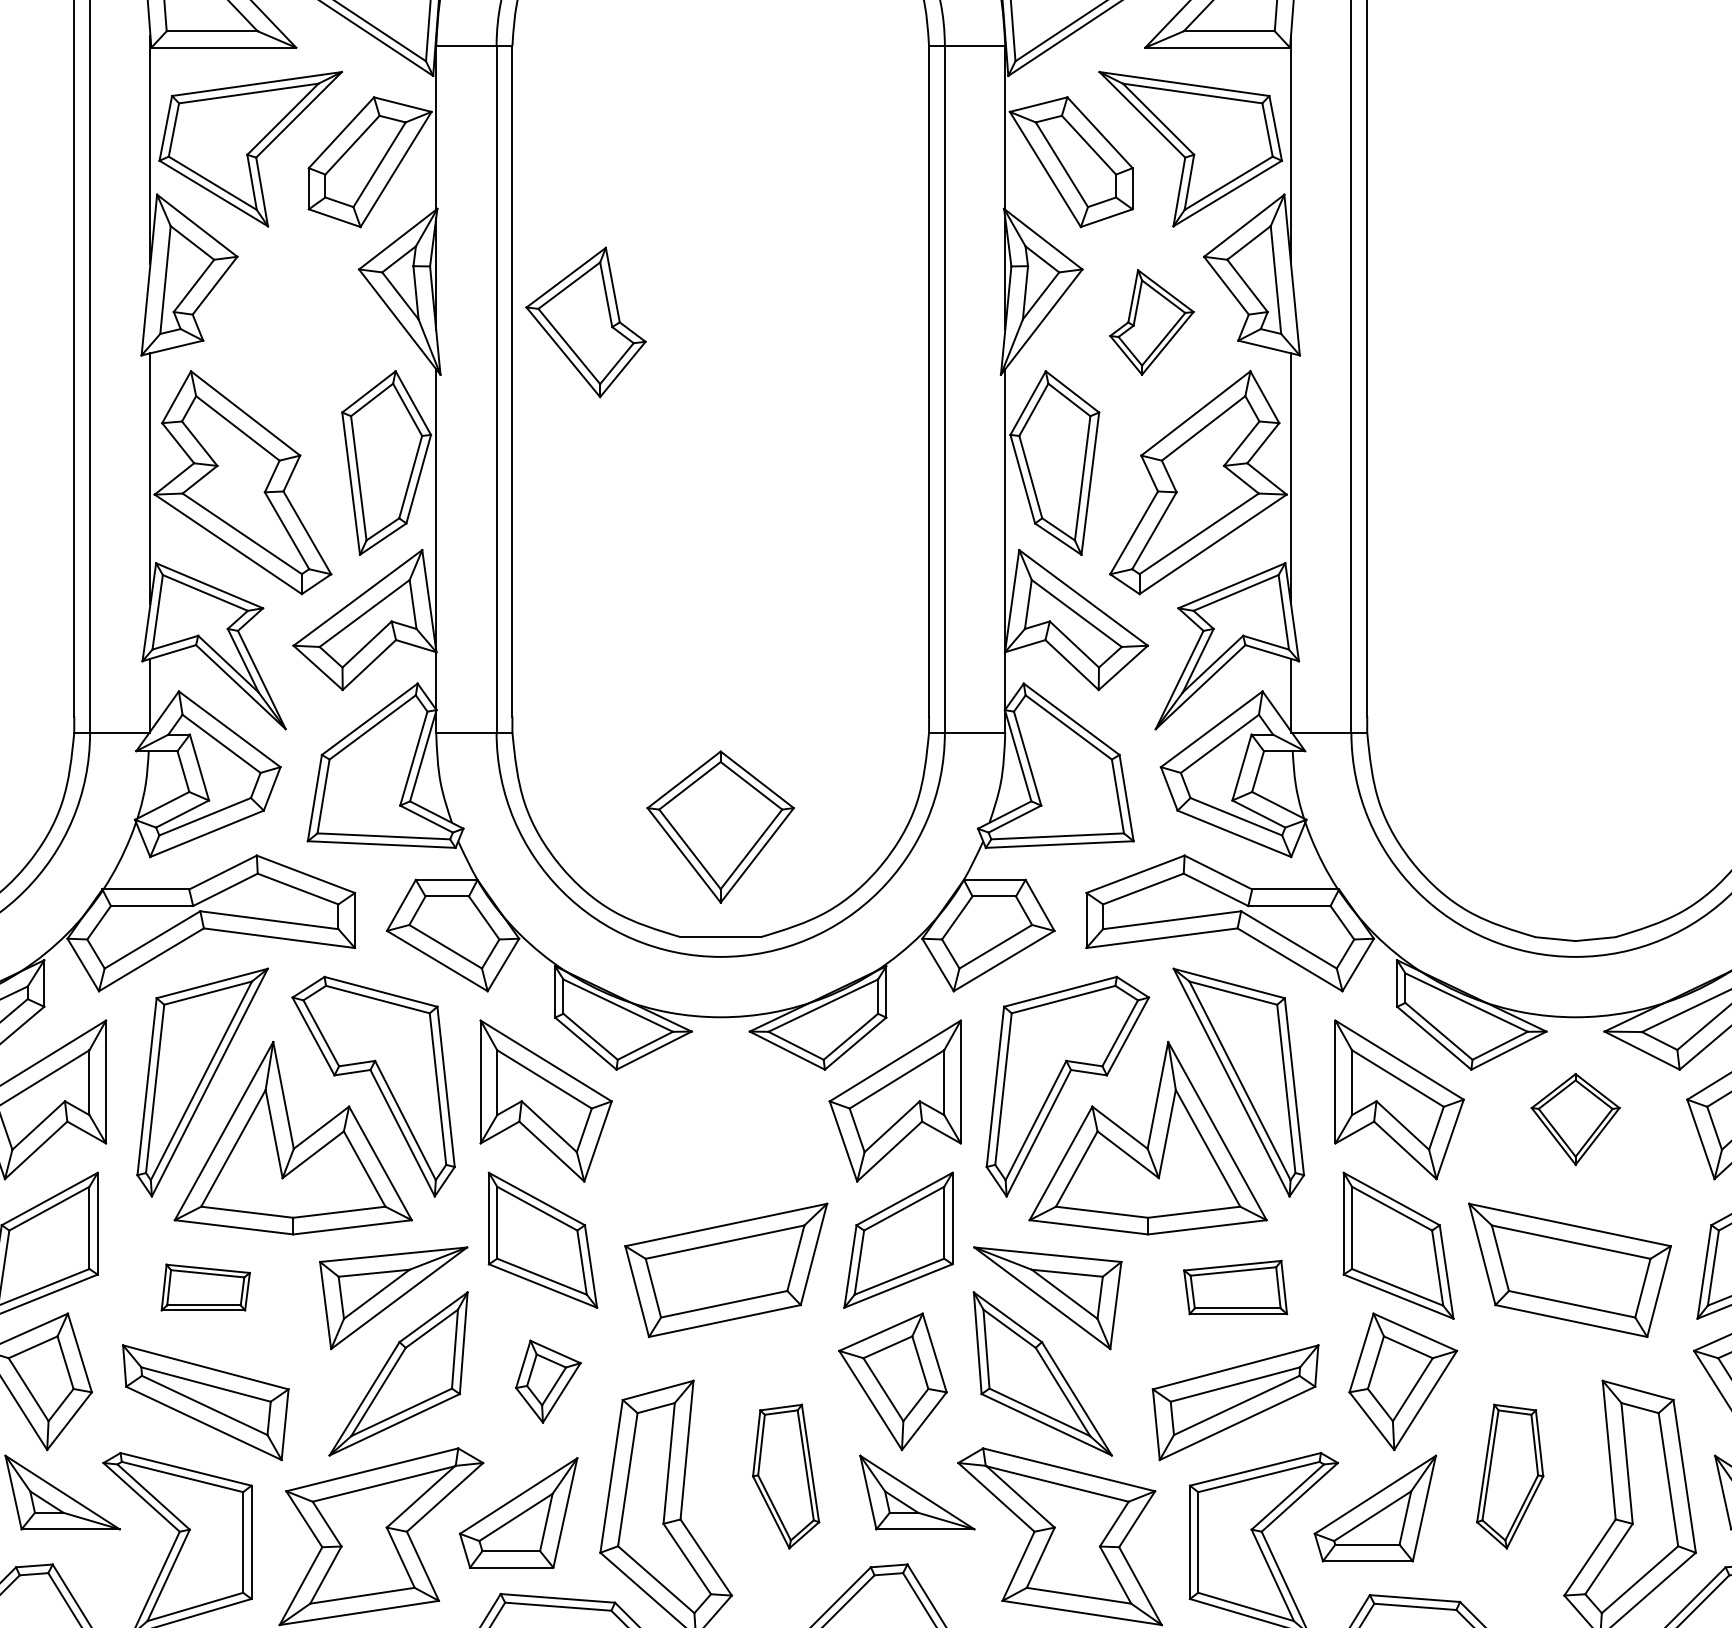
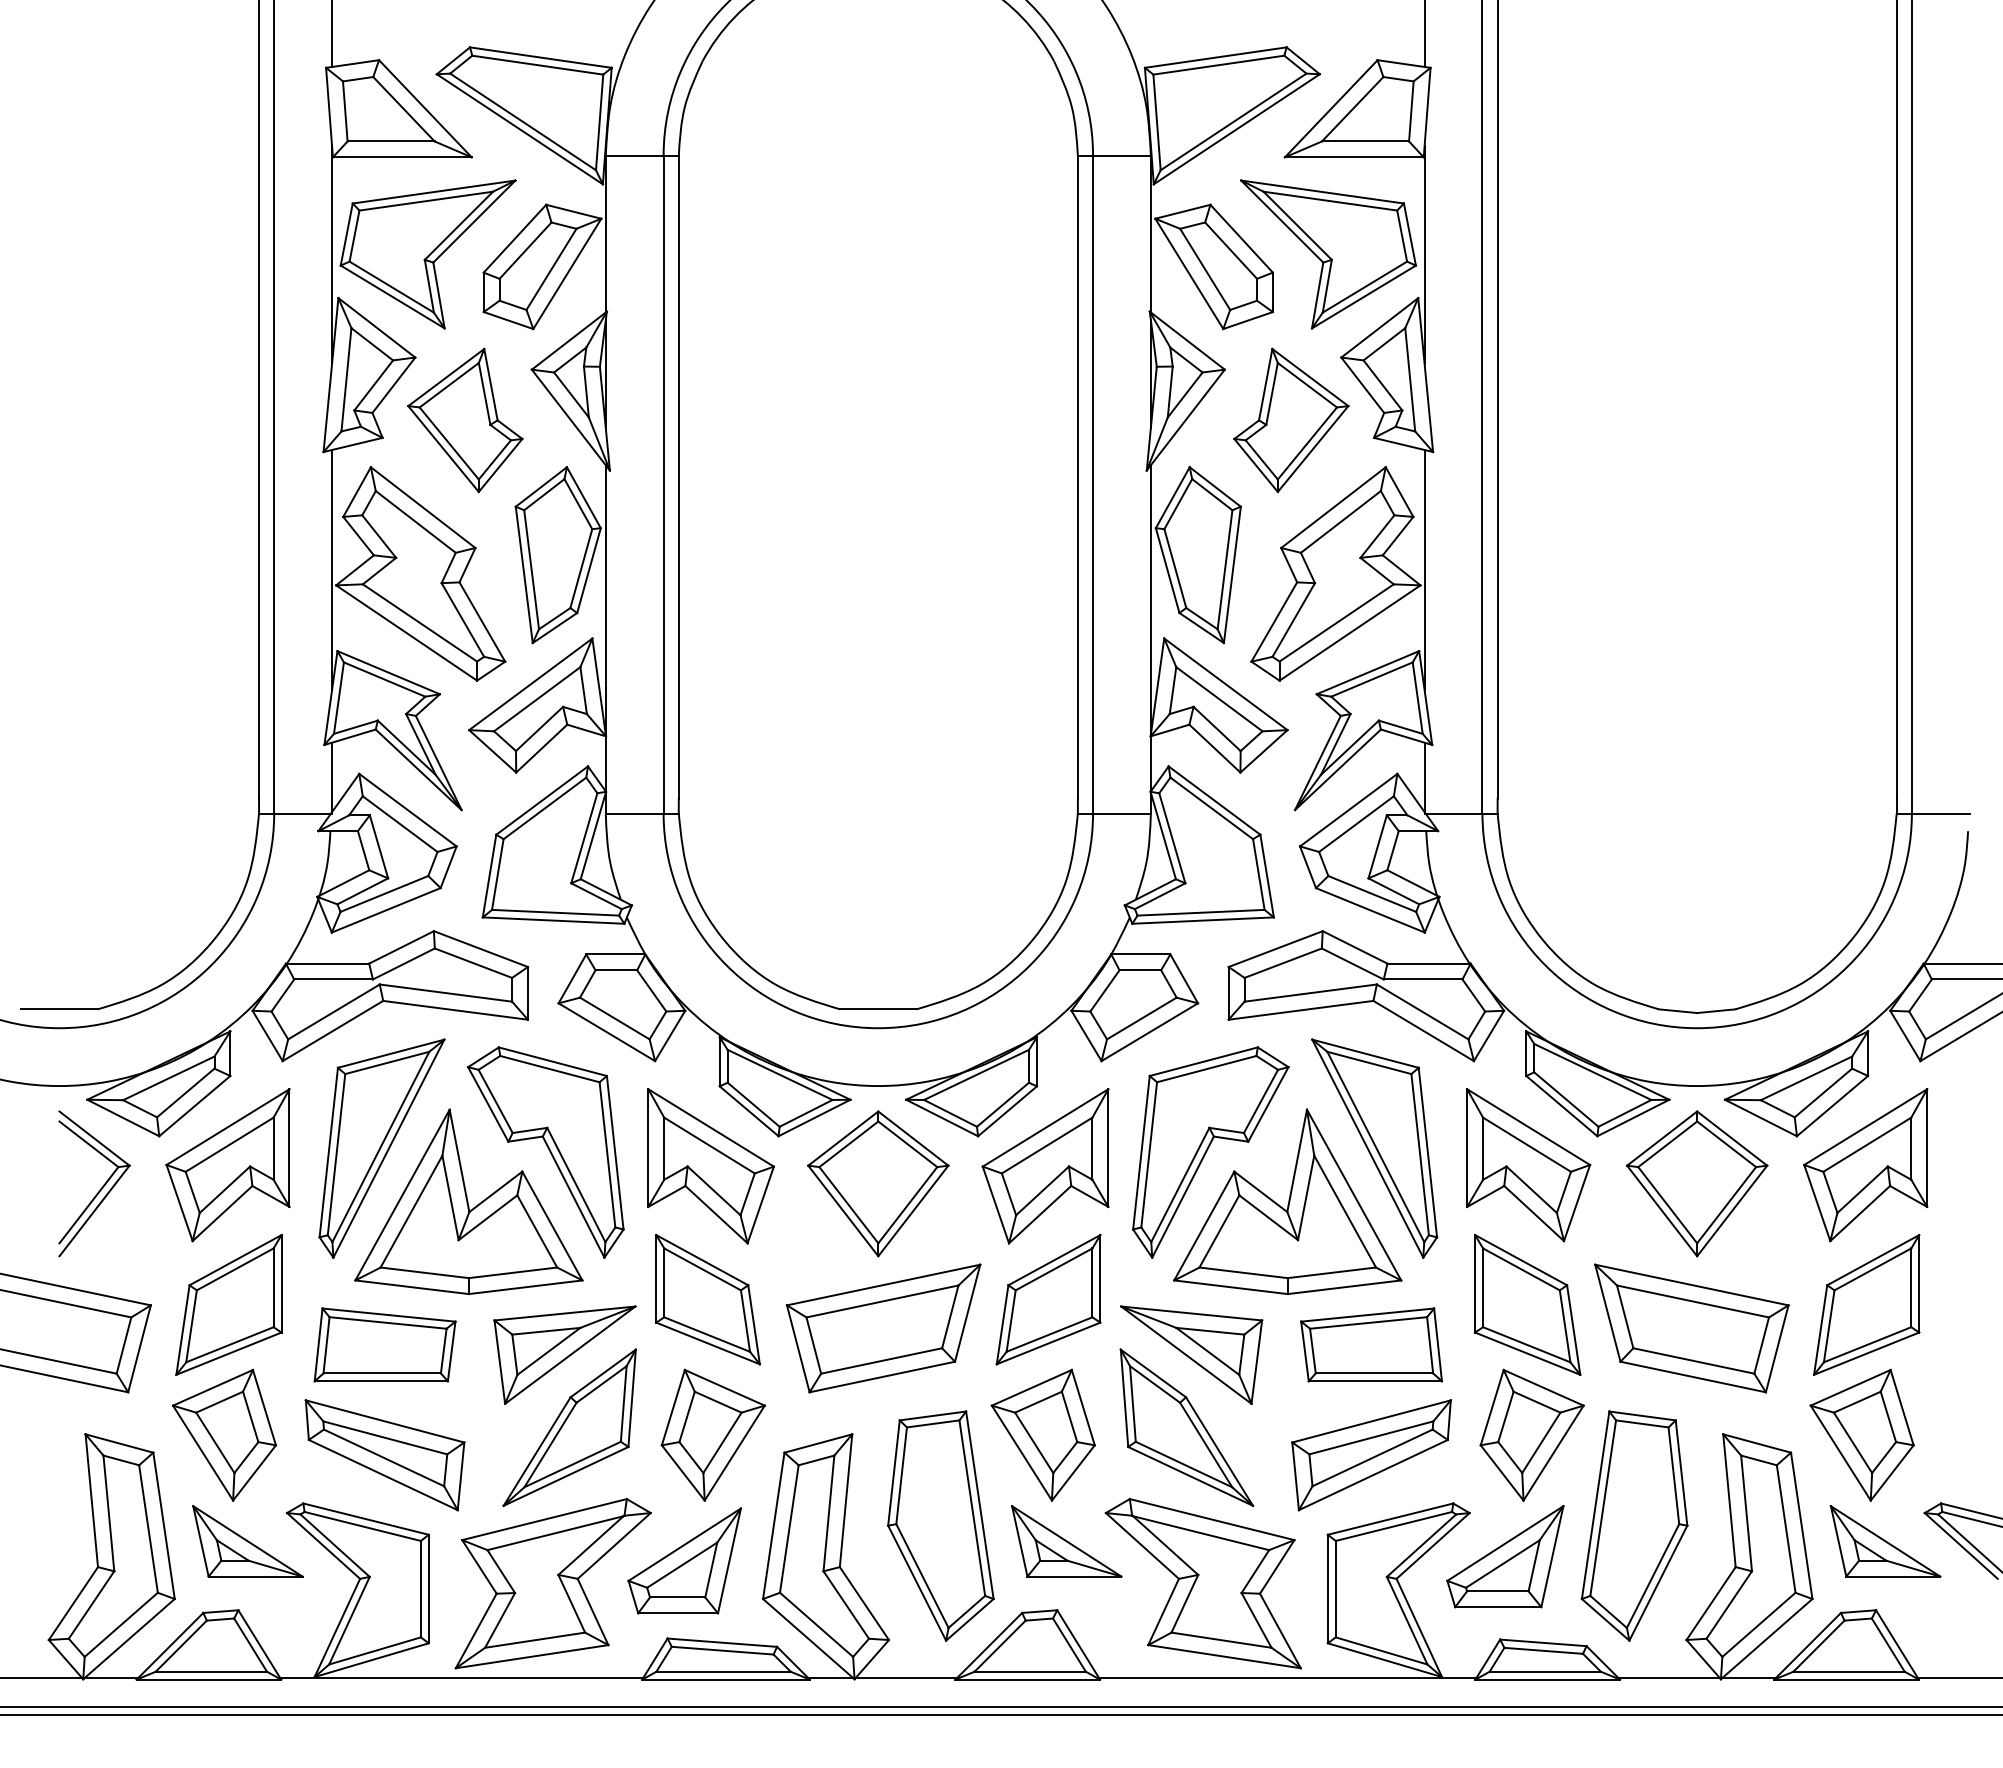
part: (586, 322) -> (465, 420), moved
part: (1152, 322) -> (1291, 420), size x1.43
part: (720, 826) -> (878, 1183), moved
part: (1575, 1119) -> (1697, 1183), size x1.67
part: (205, 1287) -> (384, 1344), size x1.67
part: (1235, 1287) -> (1371, 1344), size x1.43
part: (547, 1381) -> (712, 1434), size x1.67
part: (785, 1476) -> (940, 1525), size x1.67
part: (1510, 1476) -> (1634, 1525), size x1.67

